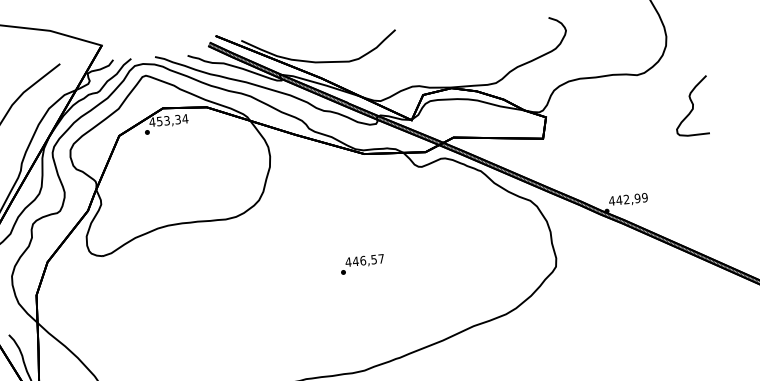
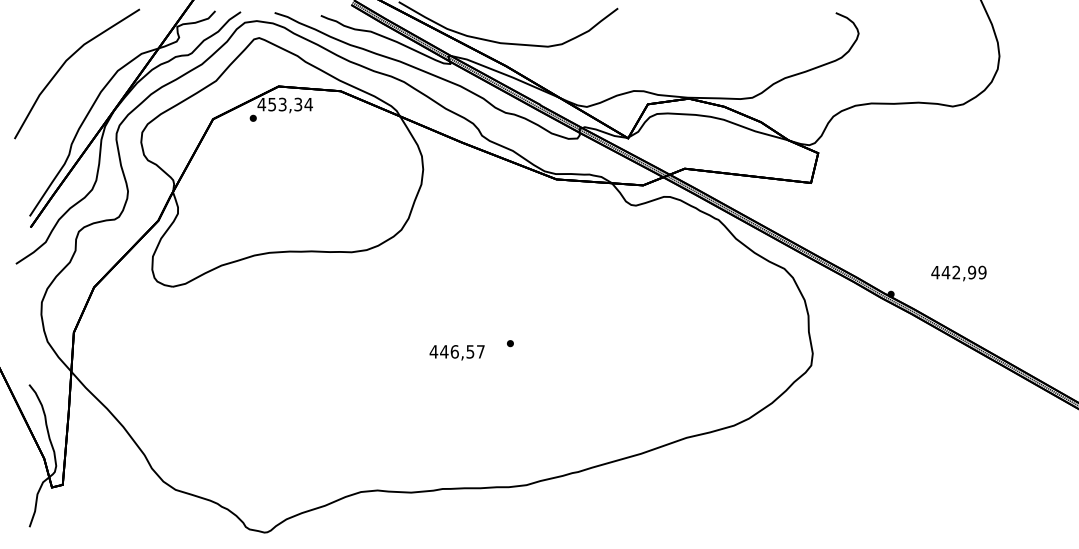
part: (691, 106) -> (1025, 158), removed
text: (628, 200) -> (958, 273), moved
text: (364, 261) -> (456, 352), moved

